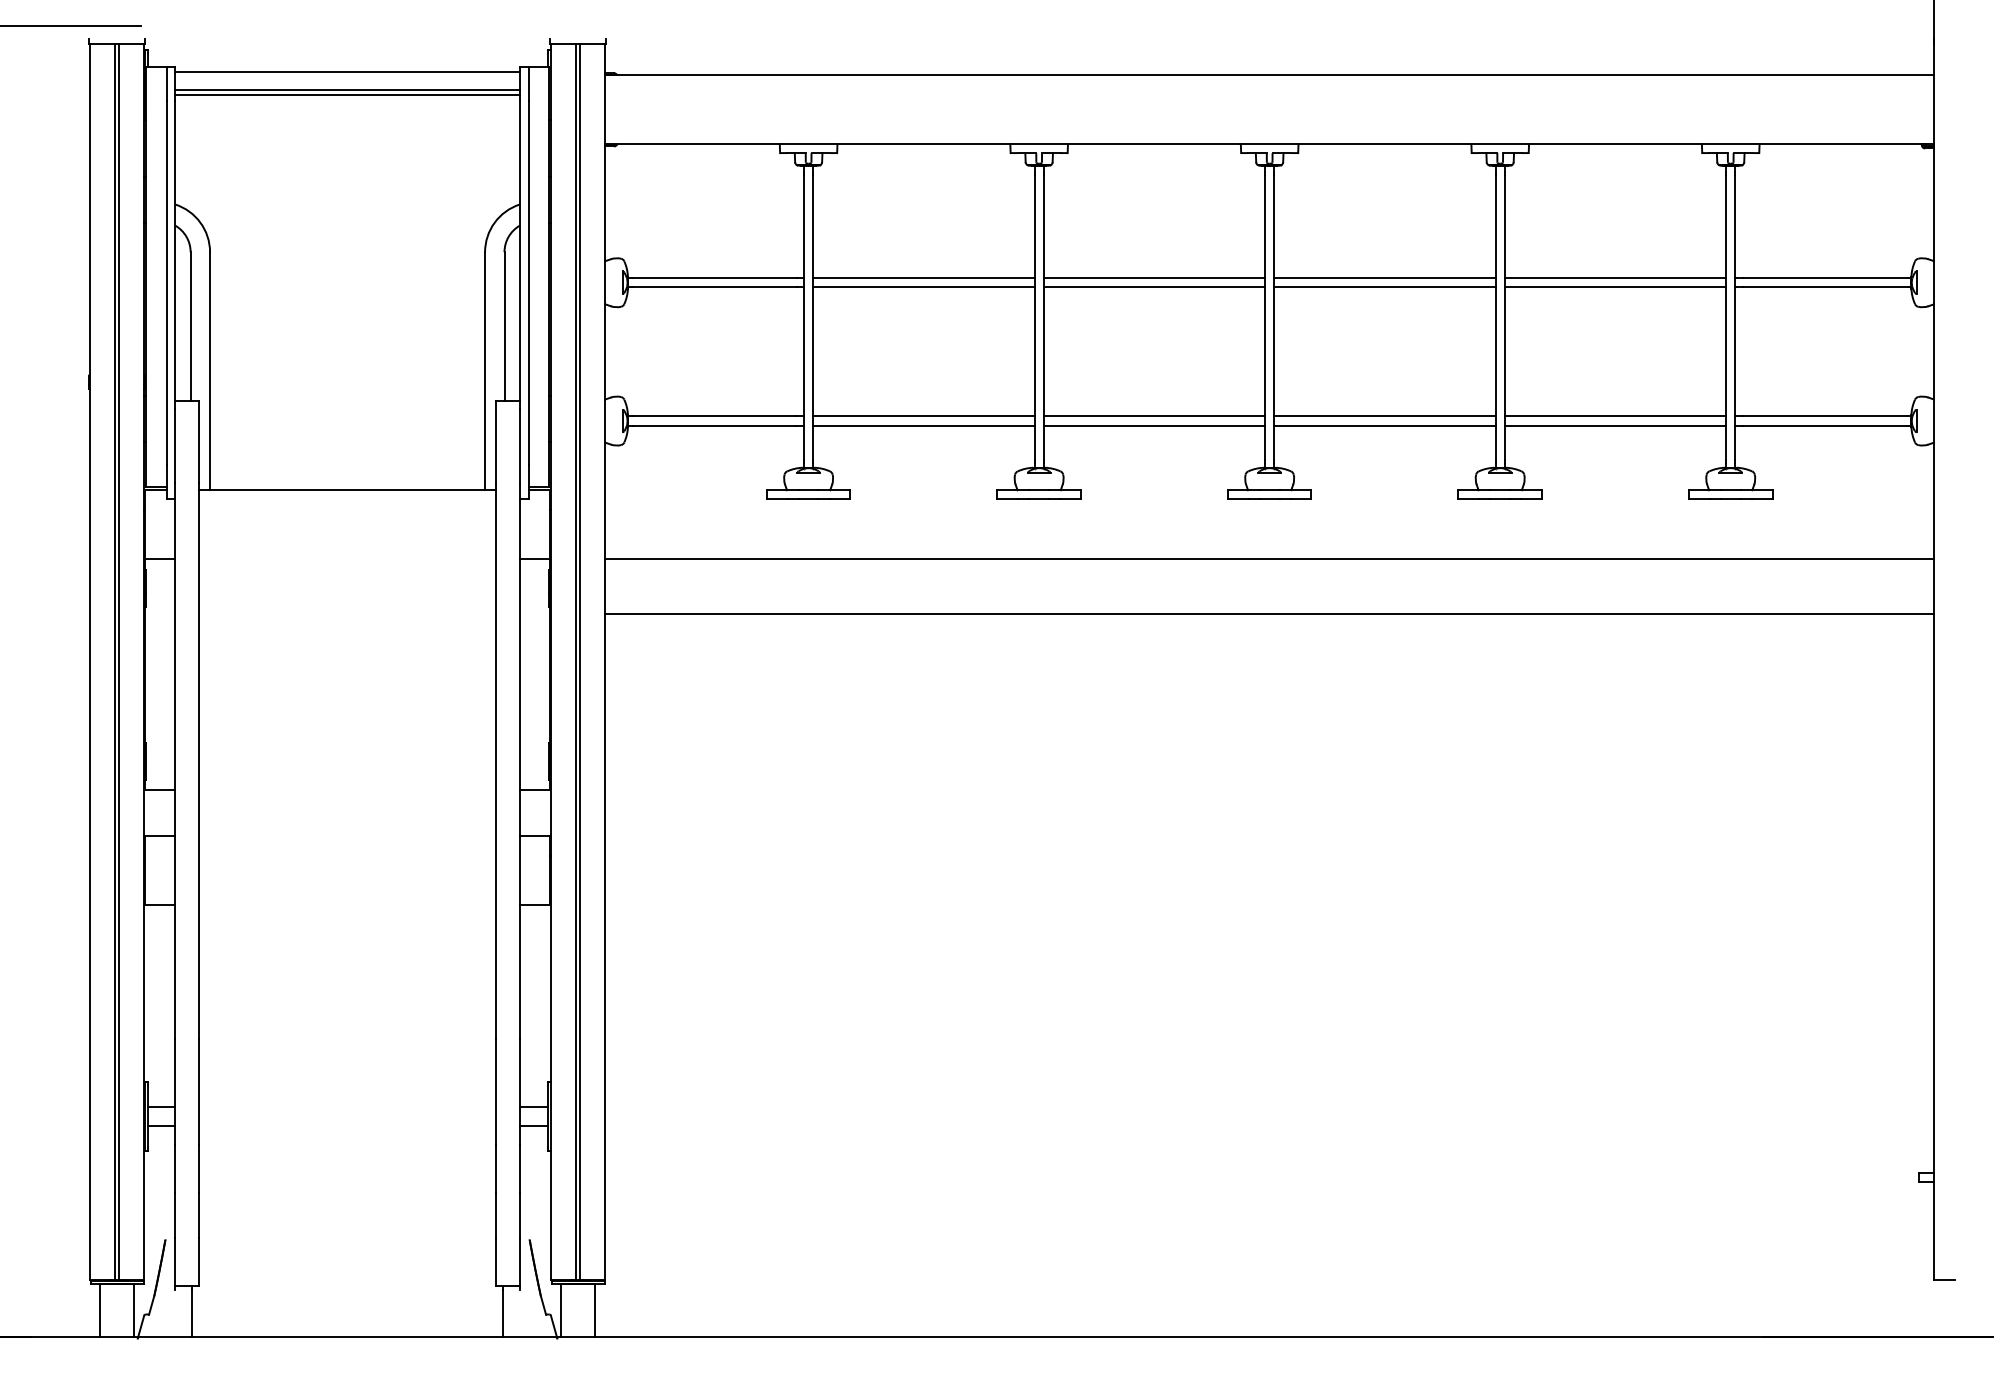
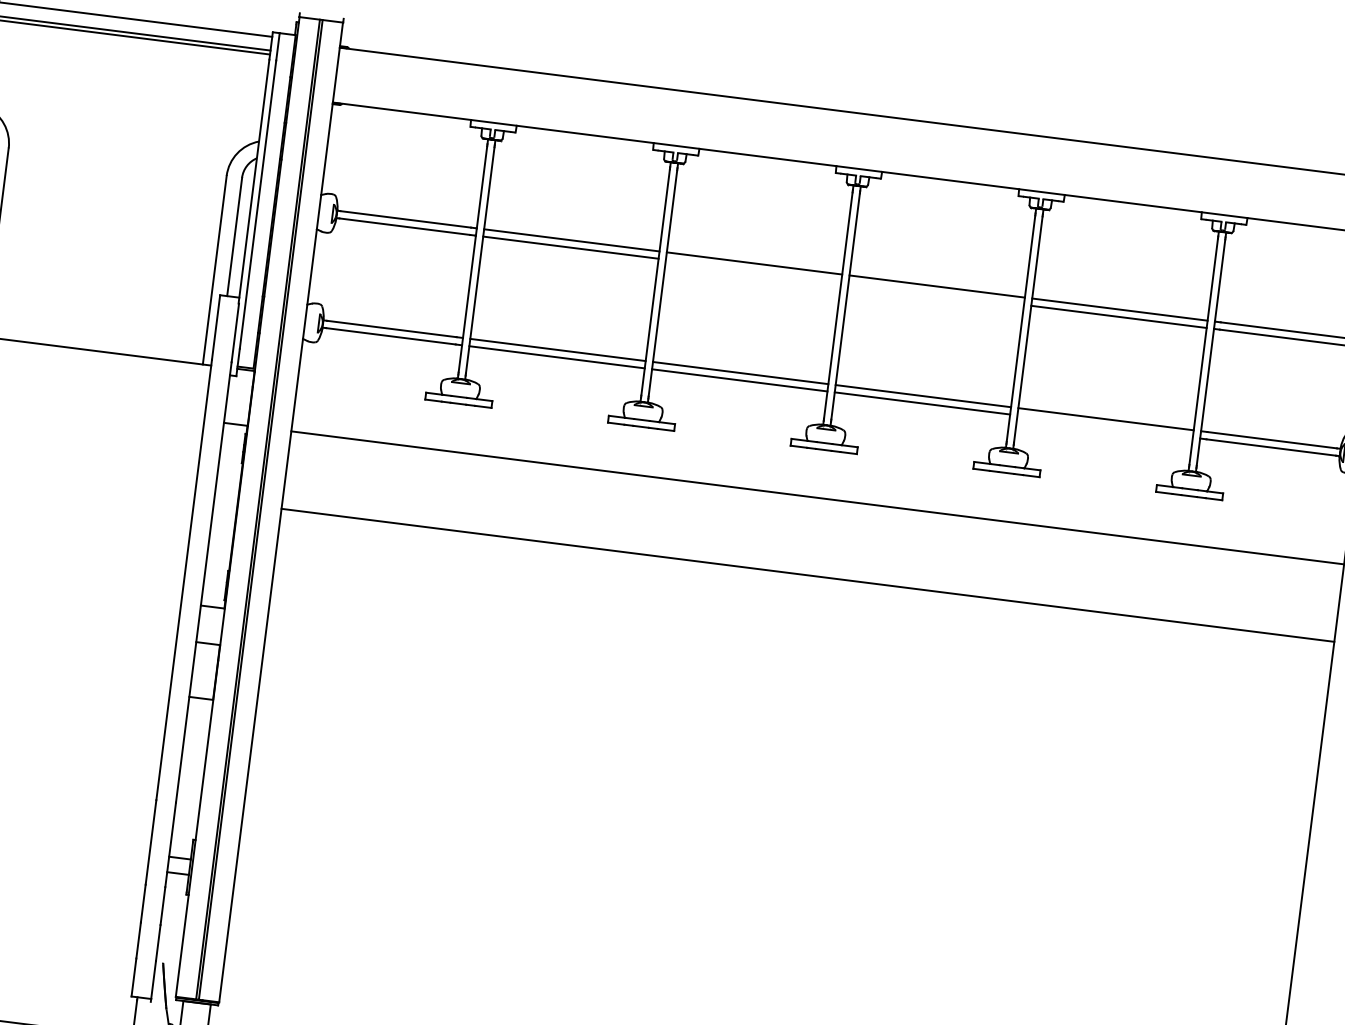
line: (1154, 287) -> (753, 270), removed
line: (1384, 287) -> (935, 293), removed
line: (1615, 425) -> (1105, 426), removed
line: (1269, 614) -> (807, 575), moved

